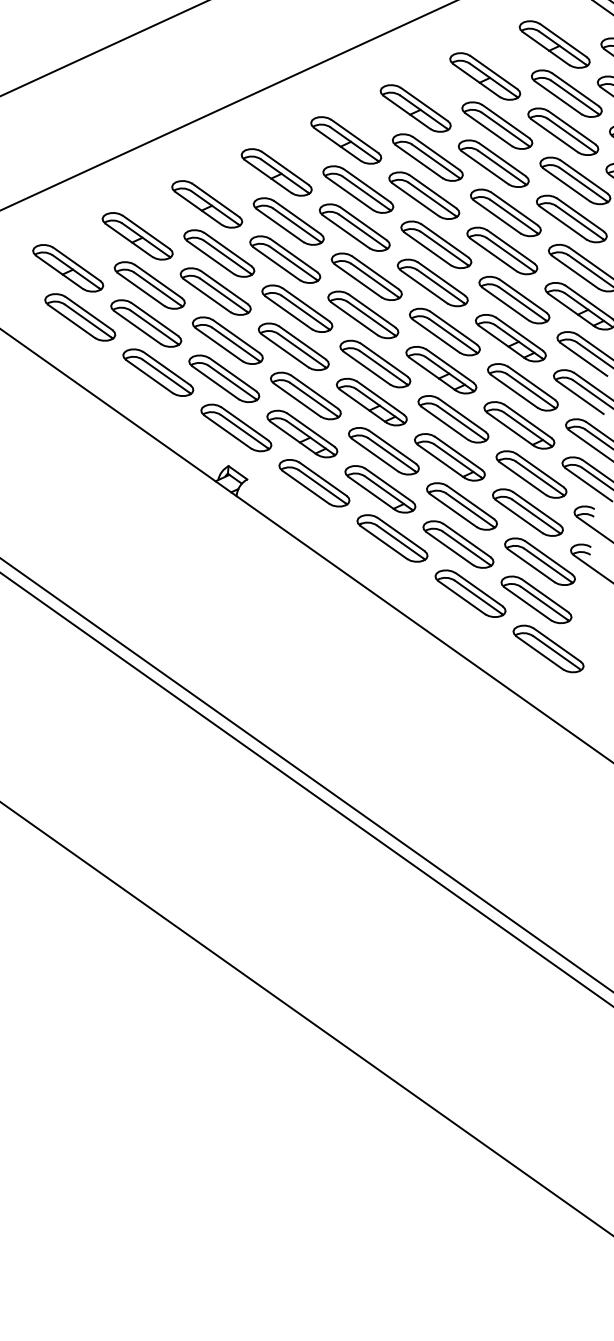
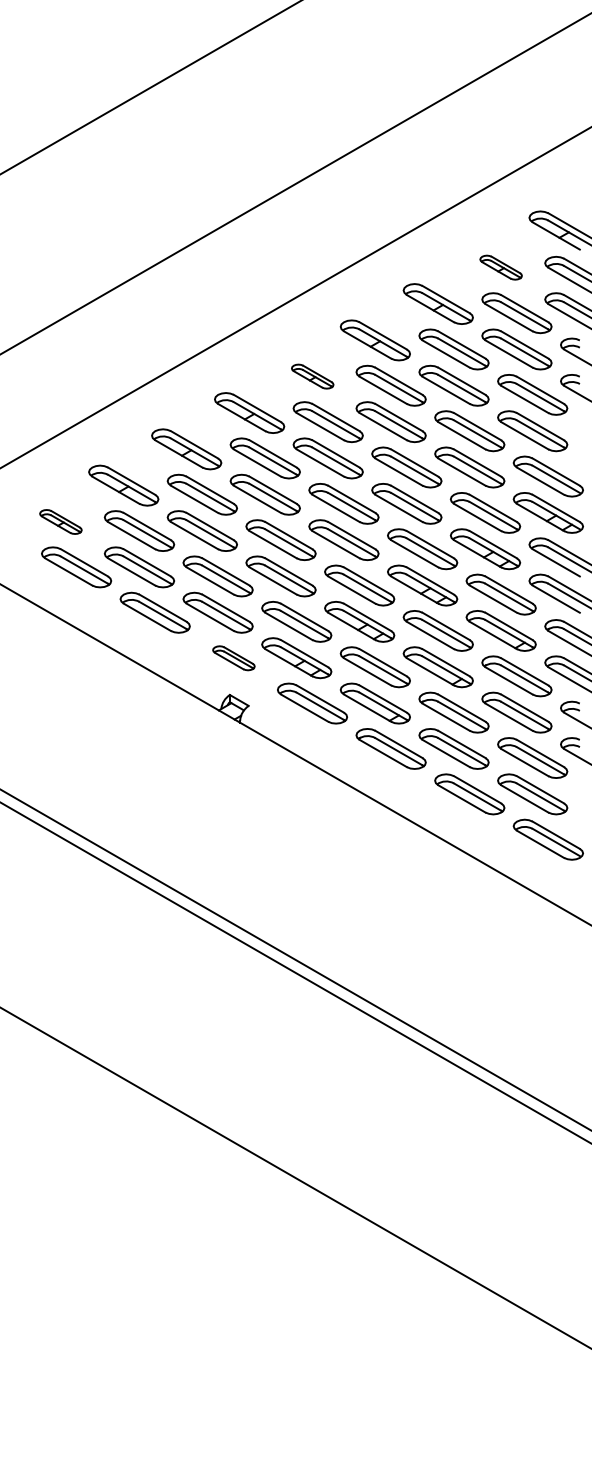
part: (554, 44) -> (500, 267), size x0.6
part: (346, 140) -> (312, 376), size x0.6
part: (67, 267) -> (60, 521), size x0.6
part: (235, 428) -> (233, 658), size x0.6

